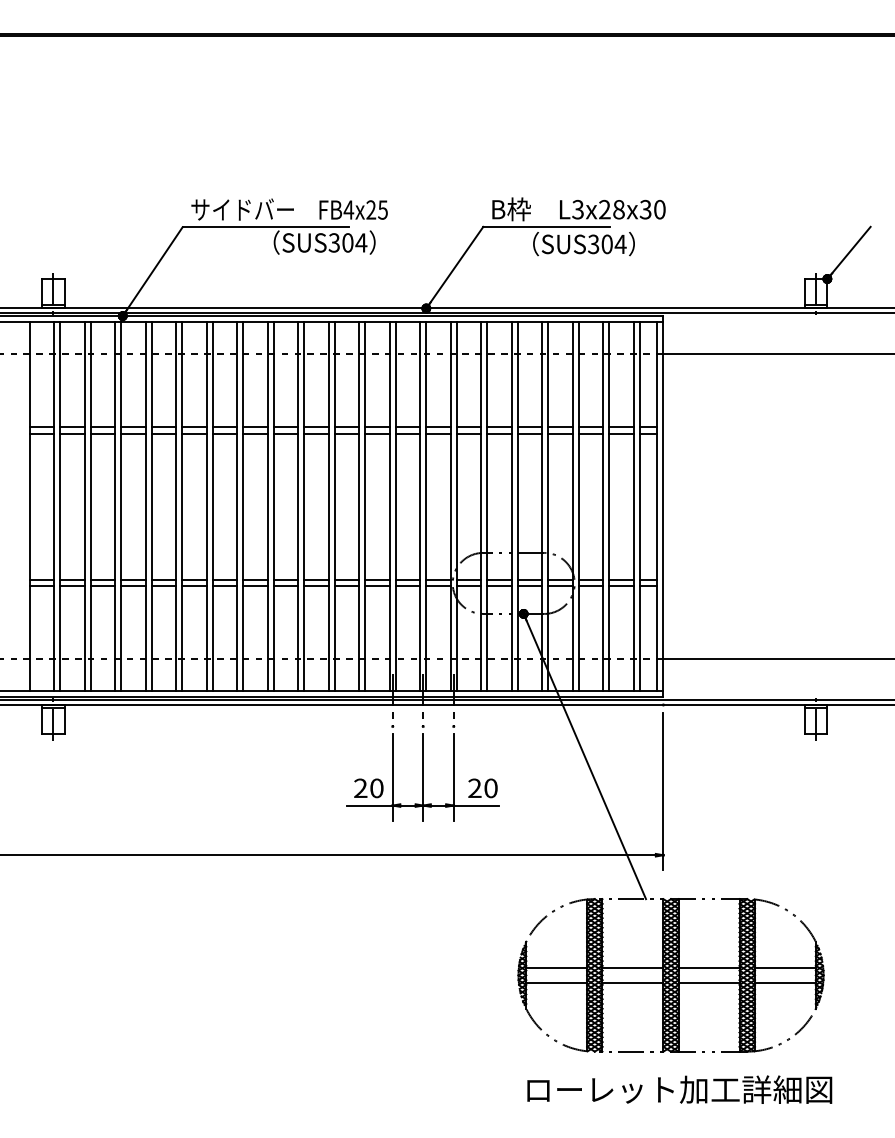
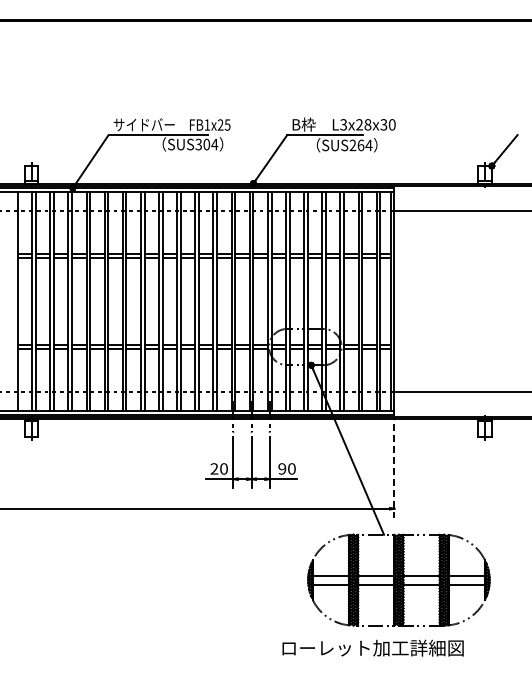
text: (349, 209) -> (207, 124), FB4x25 -> FB1x25
text: (599, 244) -> (356, 145), SUS304 -> SUS264
text: (475, 789) -> (282, 469), 20 -> 90
line: (663, 790) -> (394, 470), solid -> dashed
text: (678, 1088) -> (372, 647), moved

